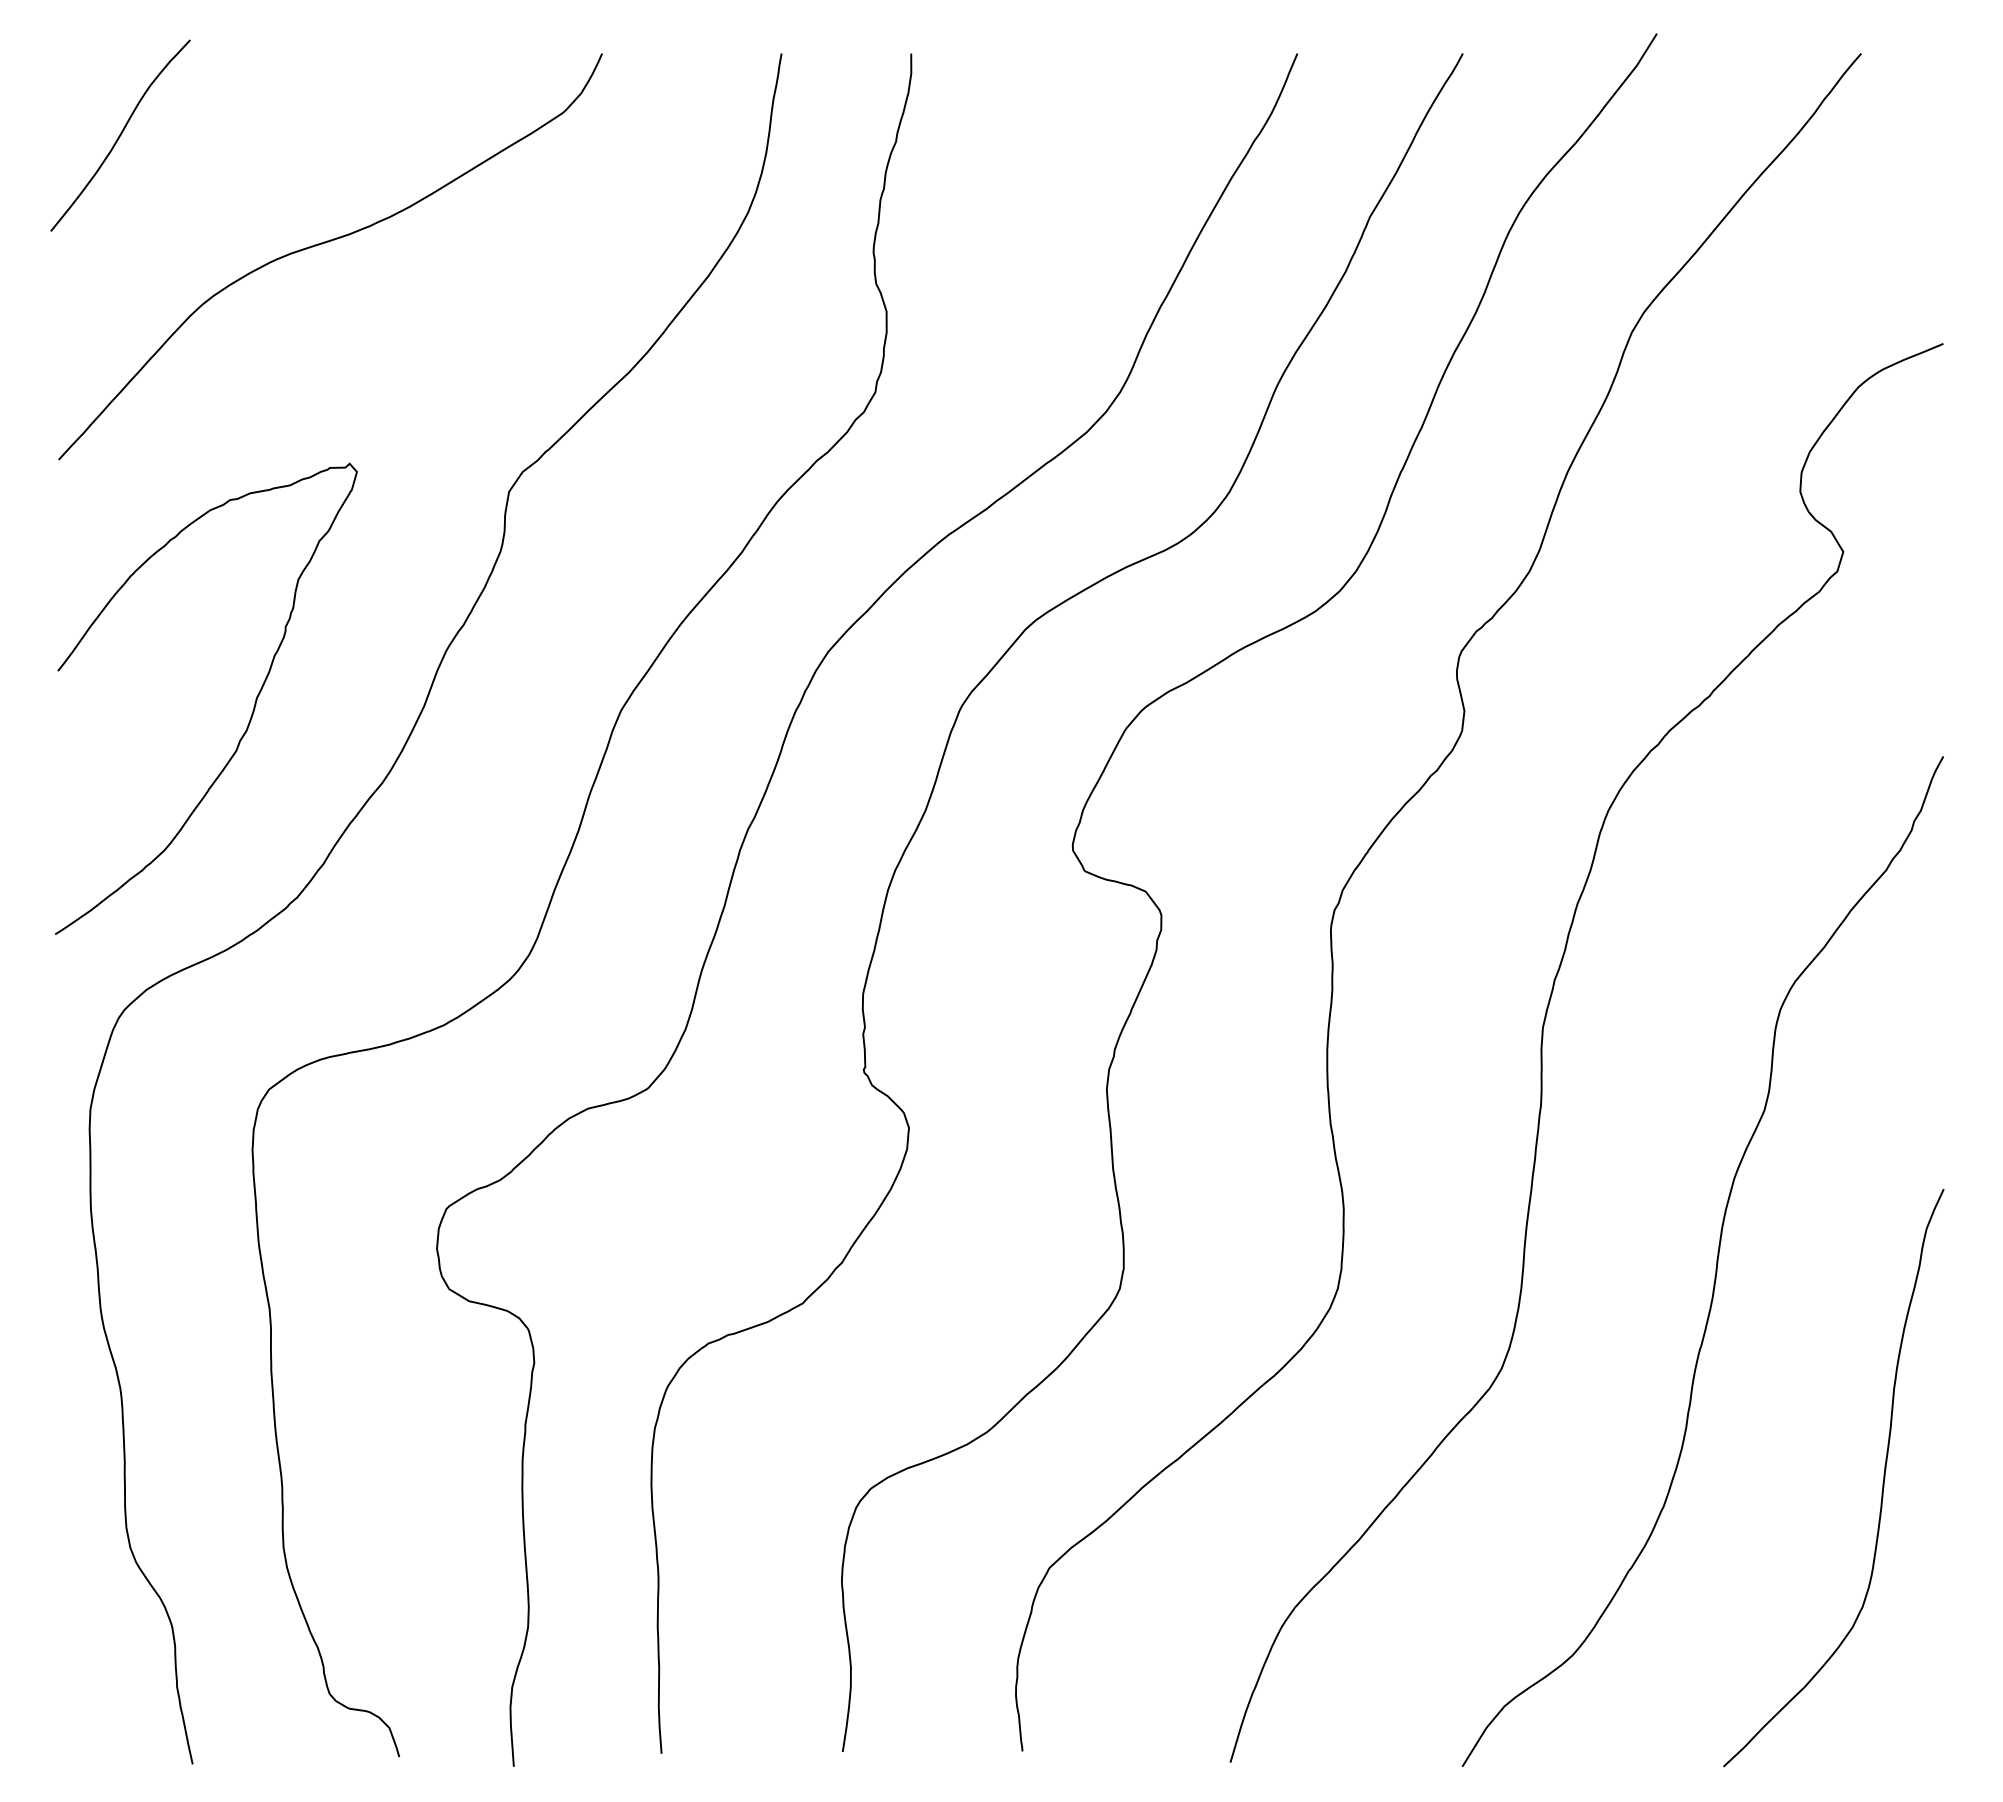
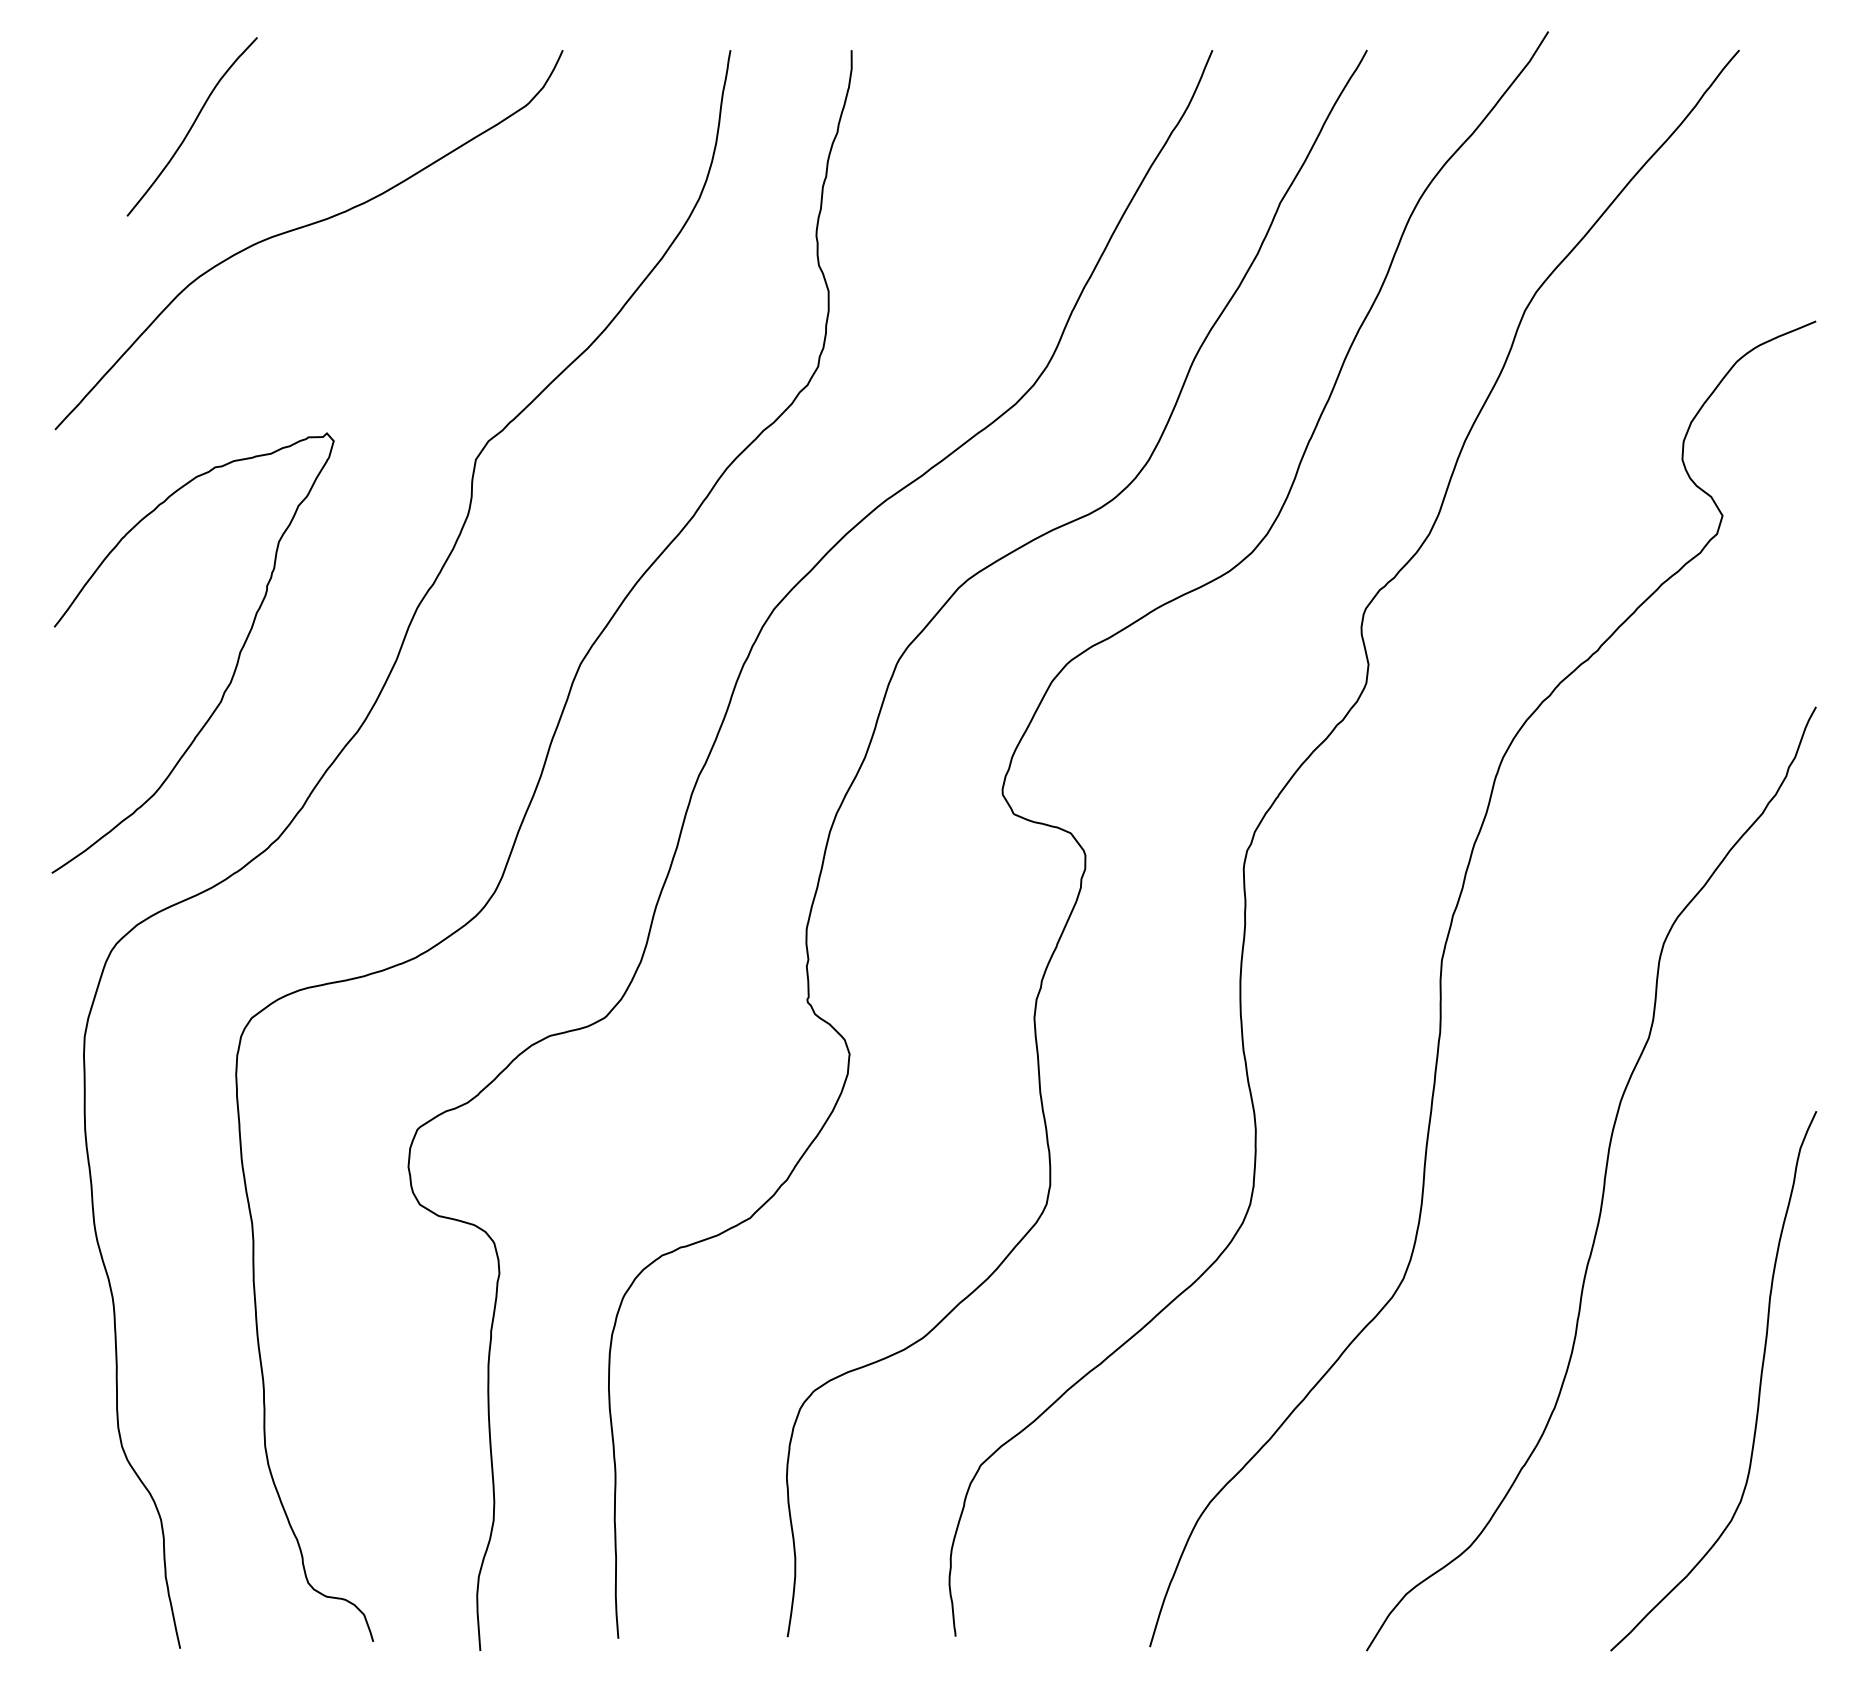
curve: (120, 135) -> (192, 126), moved

